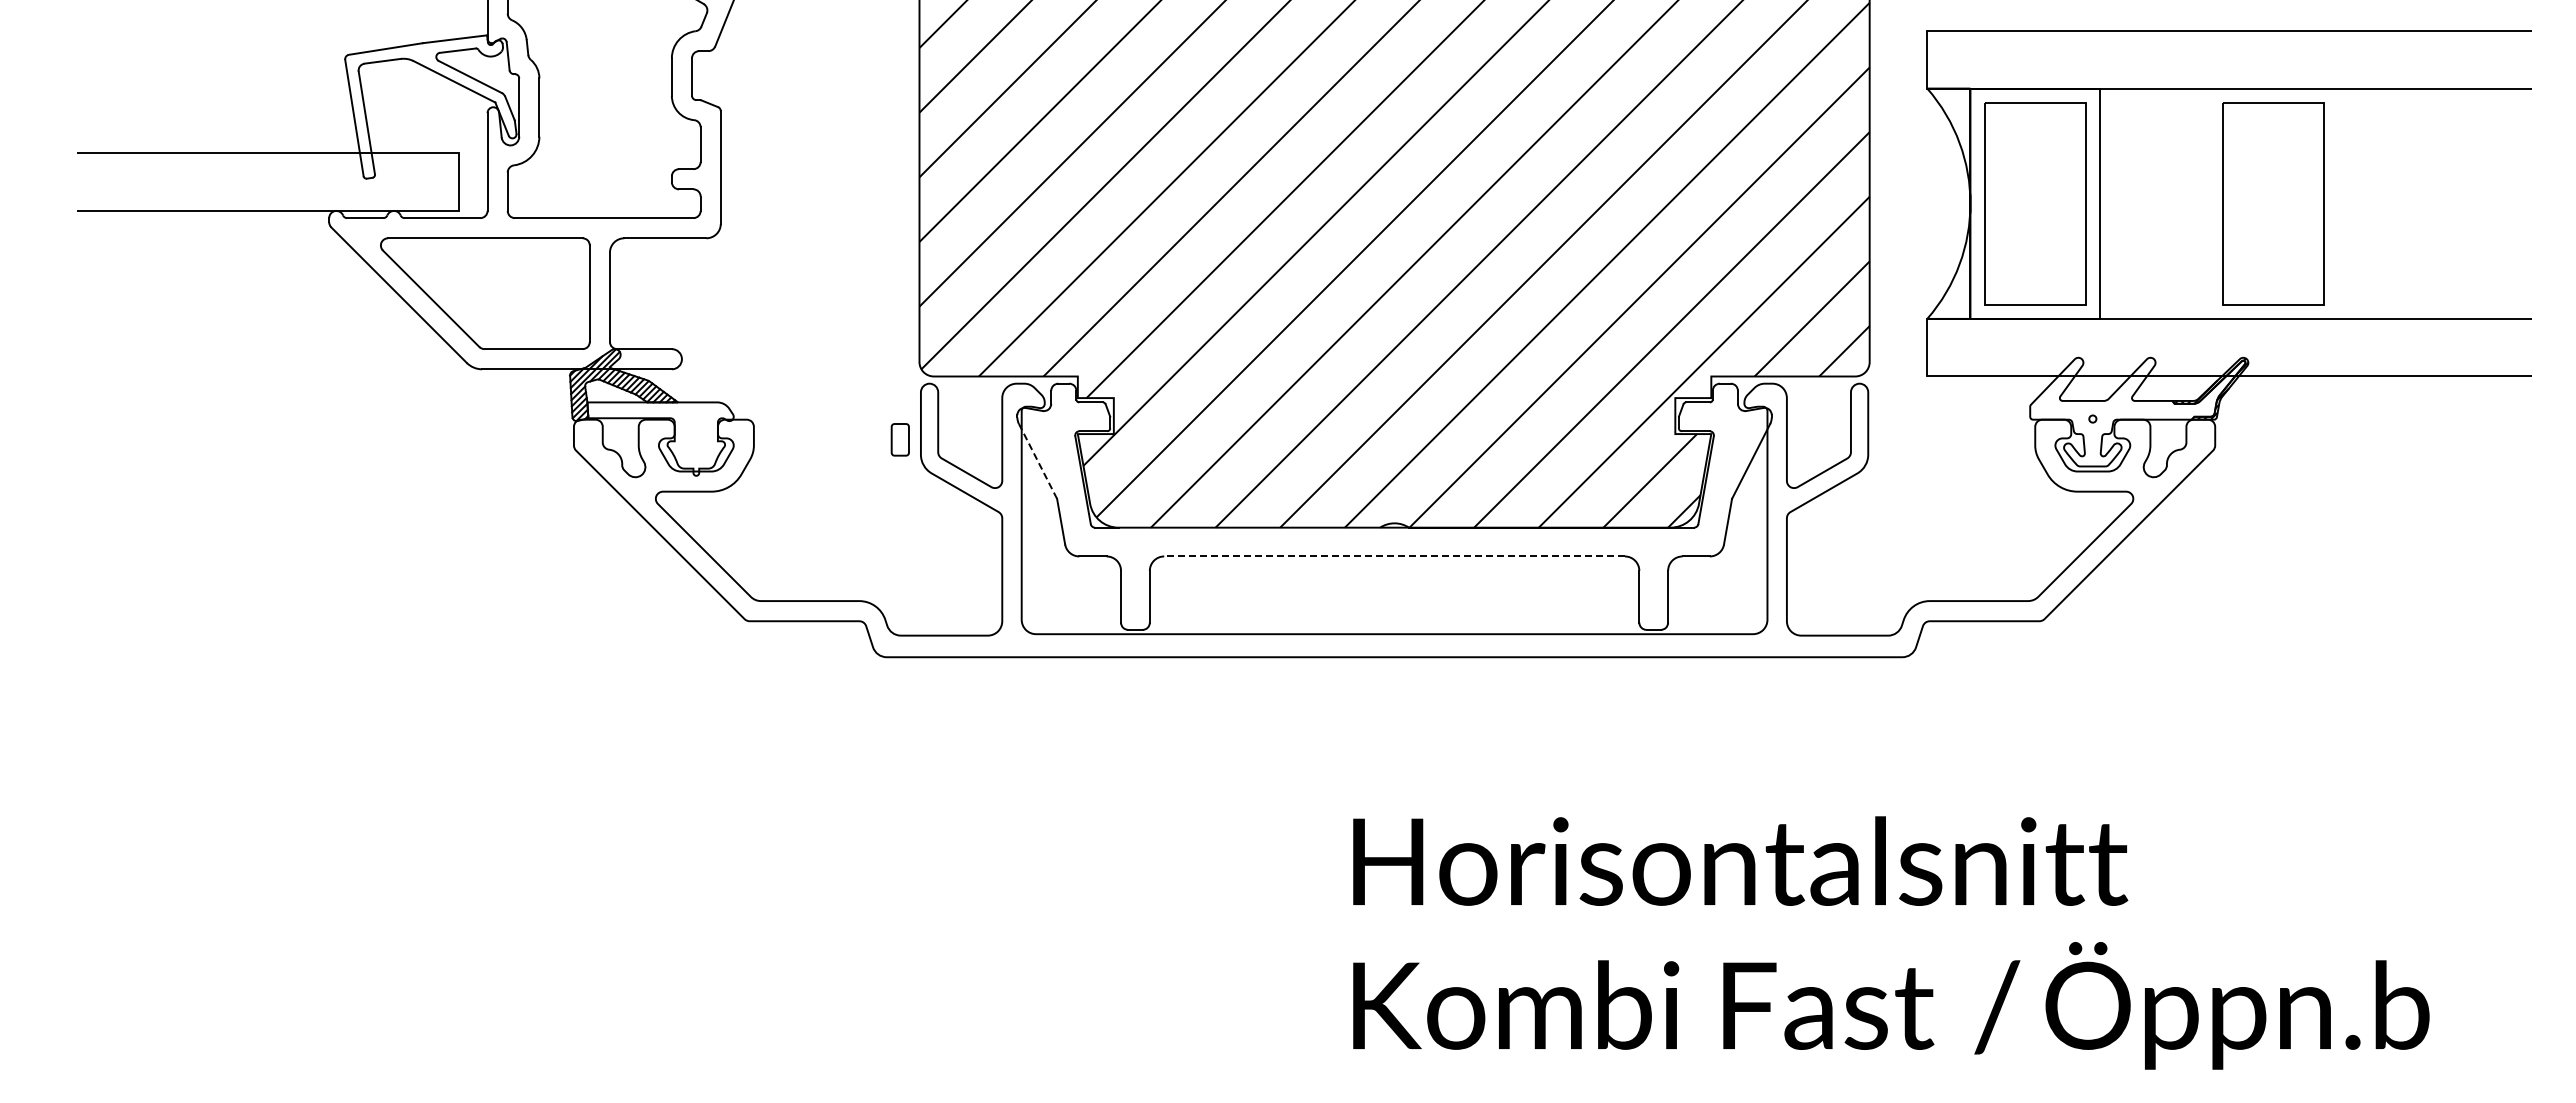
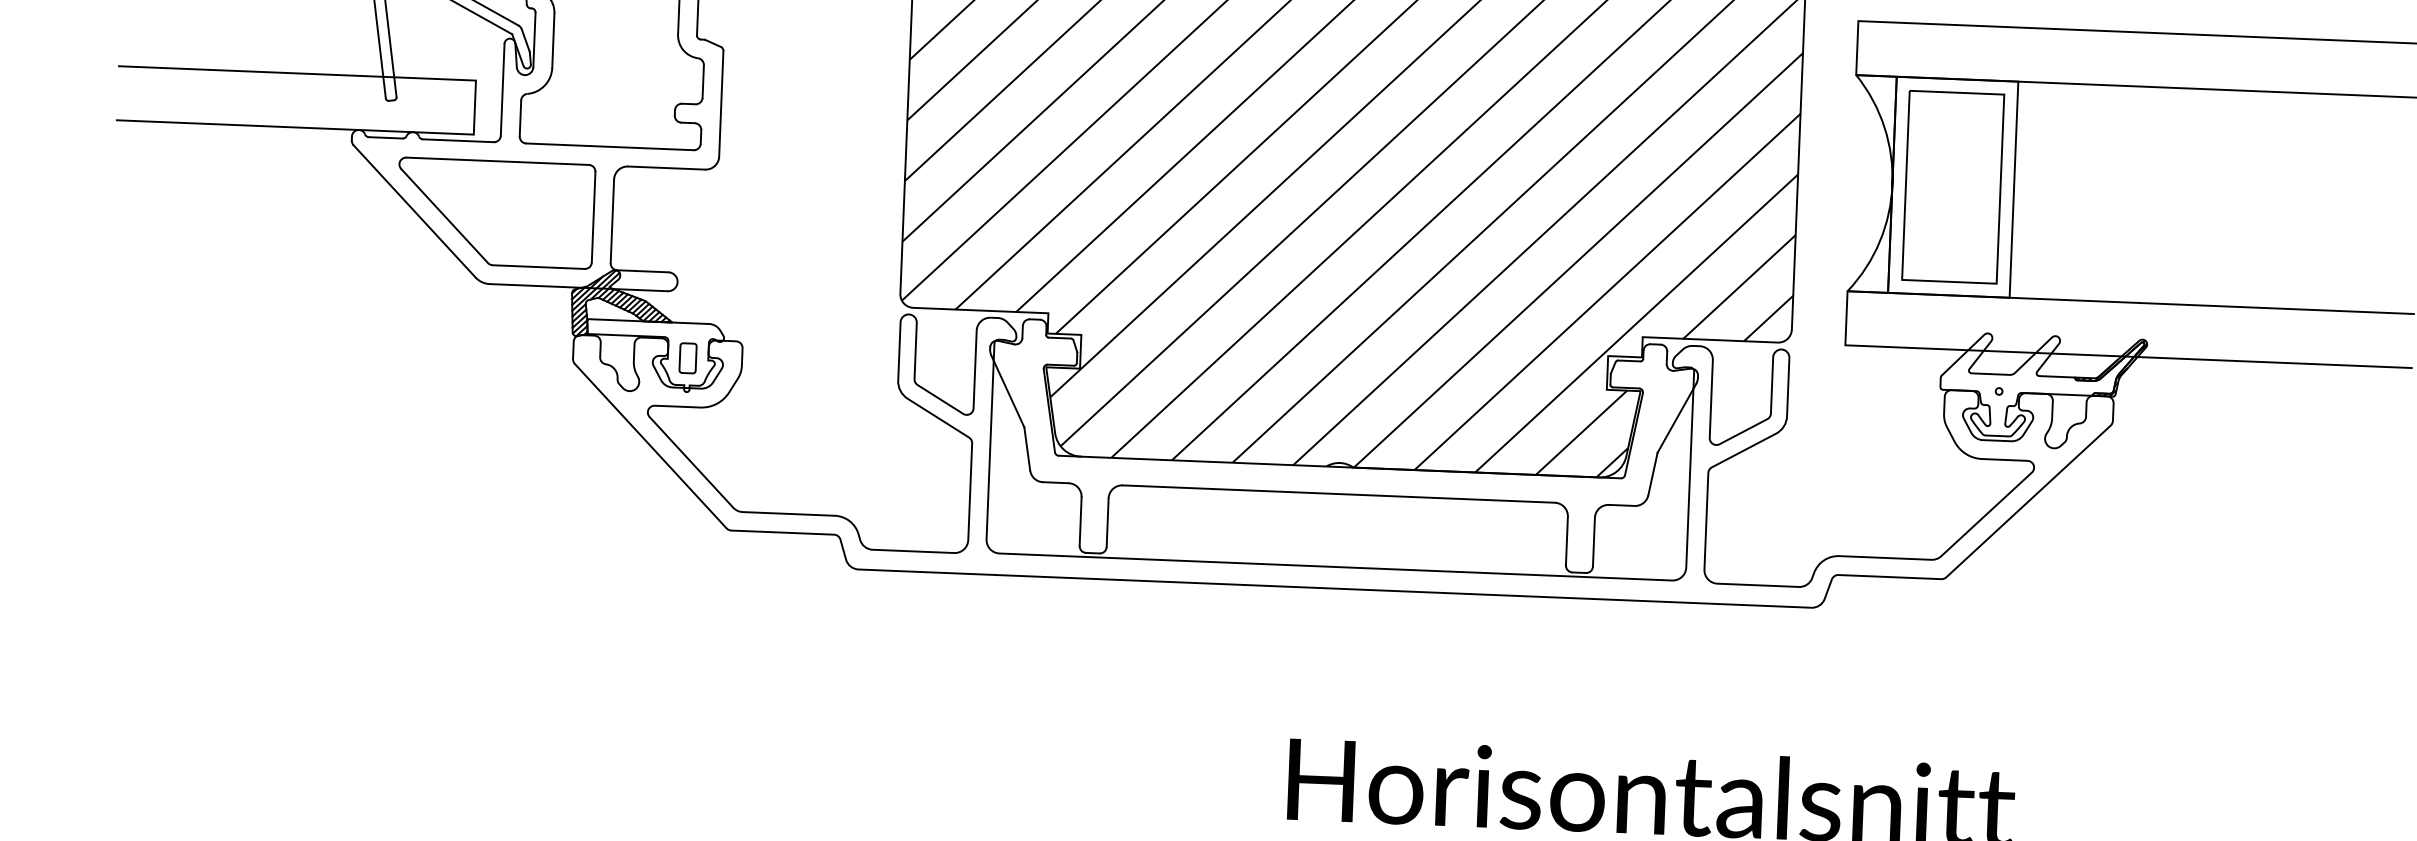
part: (2273, 203) -> (2176, 196), removed
part: (899, 439) -> (687, 357), moved
line: (1037, 461) -> (1007, 391), dashed -> solid
line: (1394, 556) -> (1338, 494), dashed -> solid

